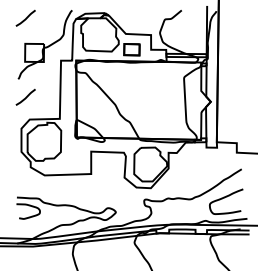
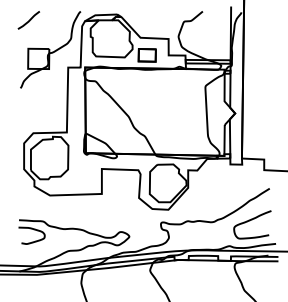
line: (26, 96) -> (29, 107), removed

